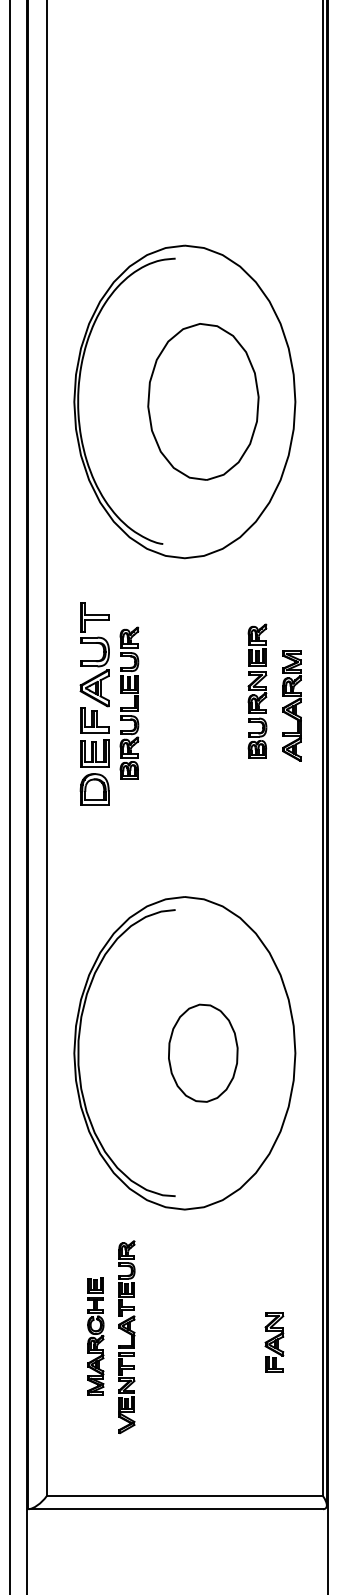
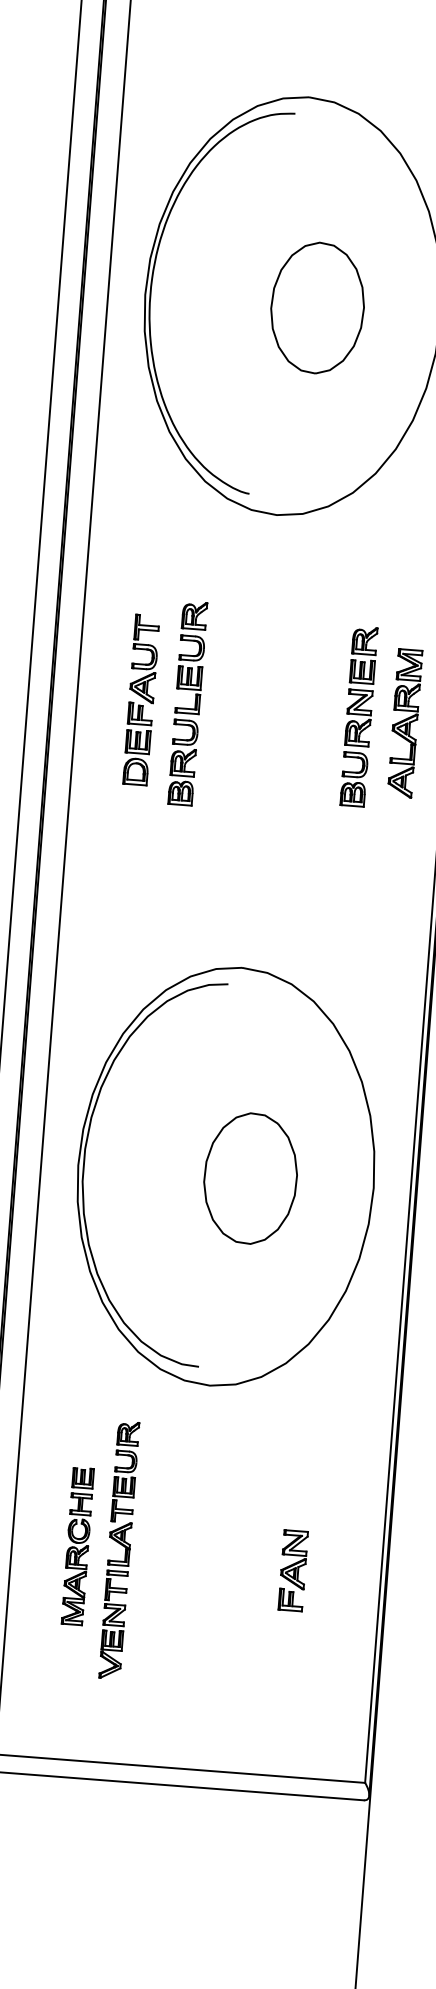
part: (202, 401) -> (316, 307), size x0.62
part: (257, 690) -> (359, 715), moved
part: (94, 703) -> (141, 699), size x0.62
part: (274, 1342) -> (293, 1570), moved

